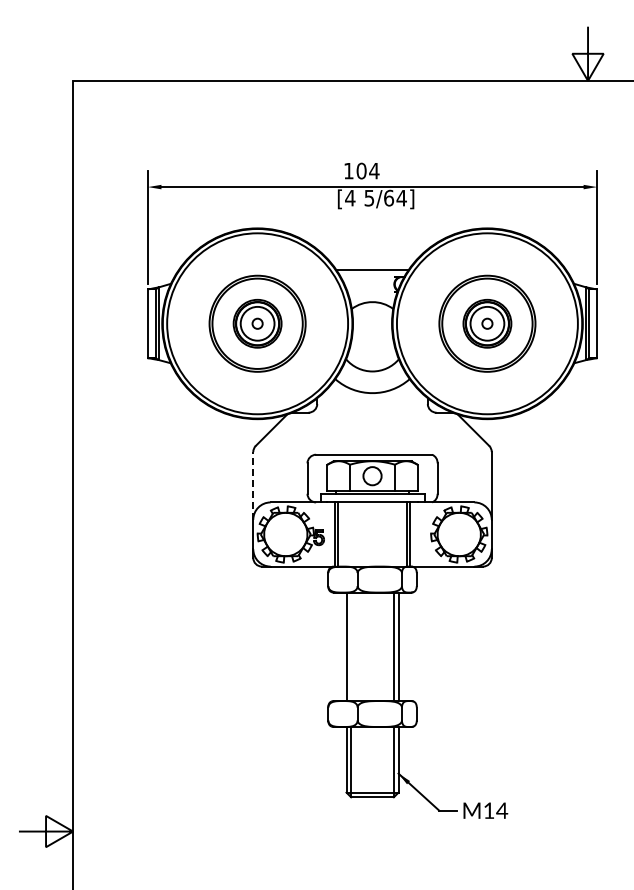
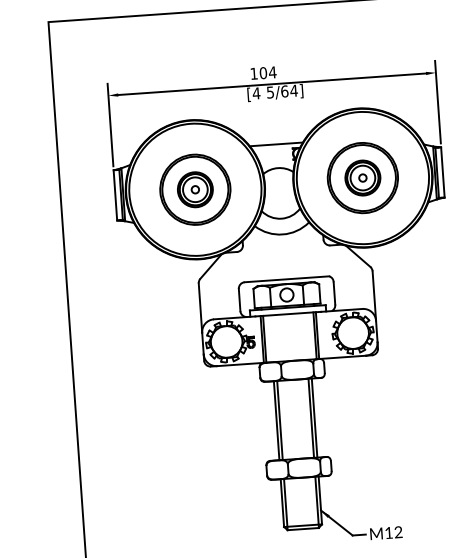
line: (253, 485) -> (200, 307), dashed -> solid
line: (351, 646) -> (280, 420), added
text: (502, 810) -> (398, 532), M14 -> M12

